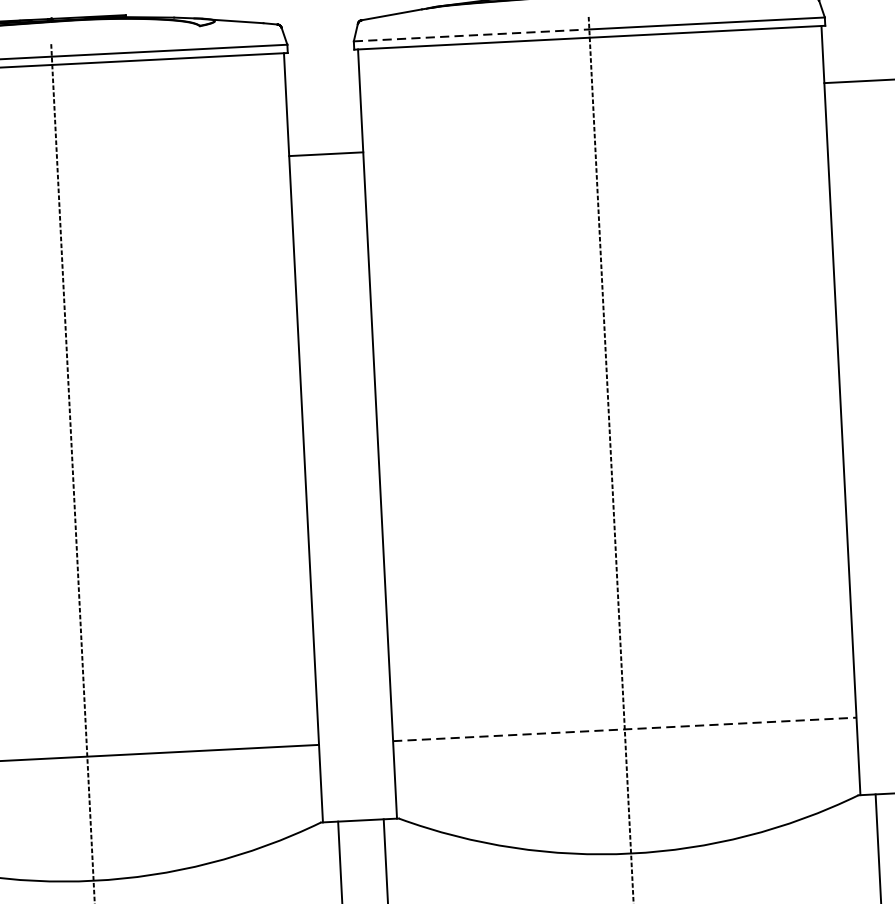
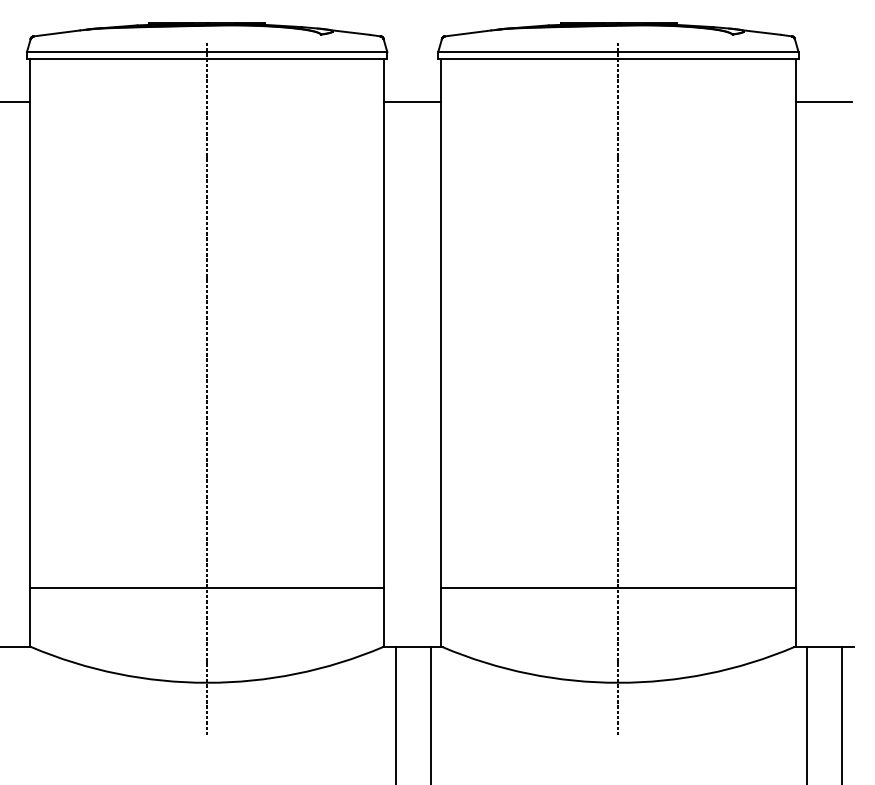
line: (471, 35) -> (528, 52), dashed -> solid
line: (325, 154) -> (412, 102), moved
line: (624, 729) -> (618, 587), dashed -> solid

